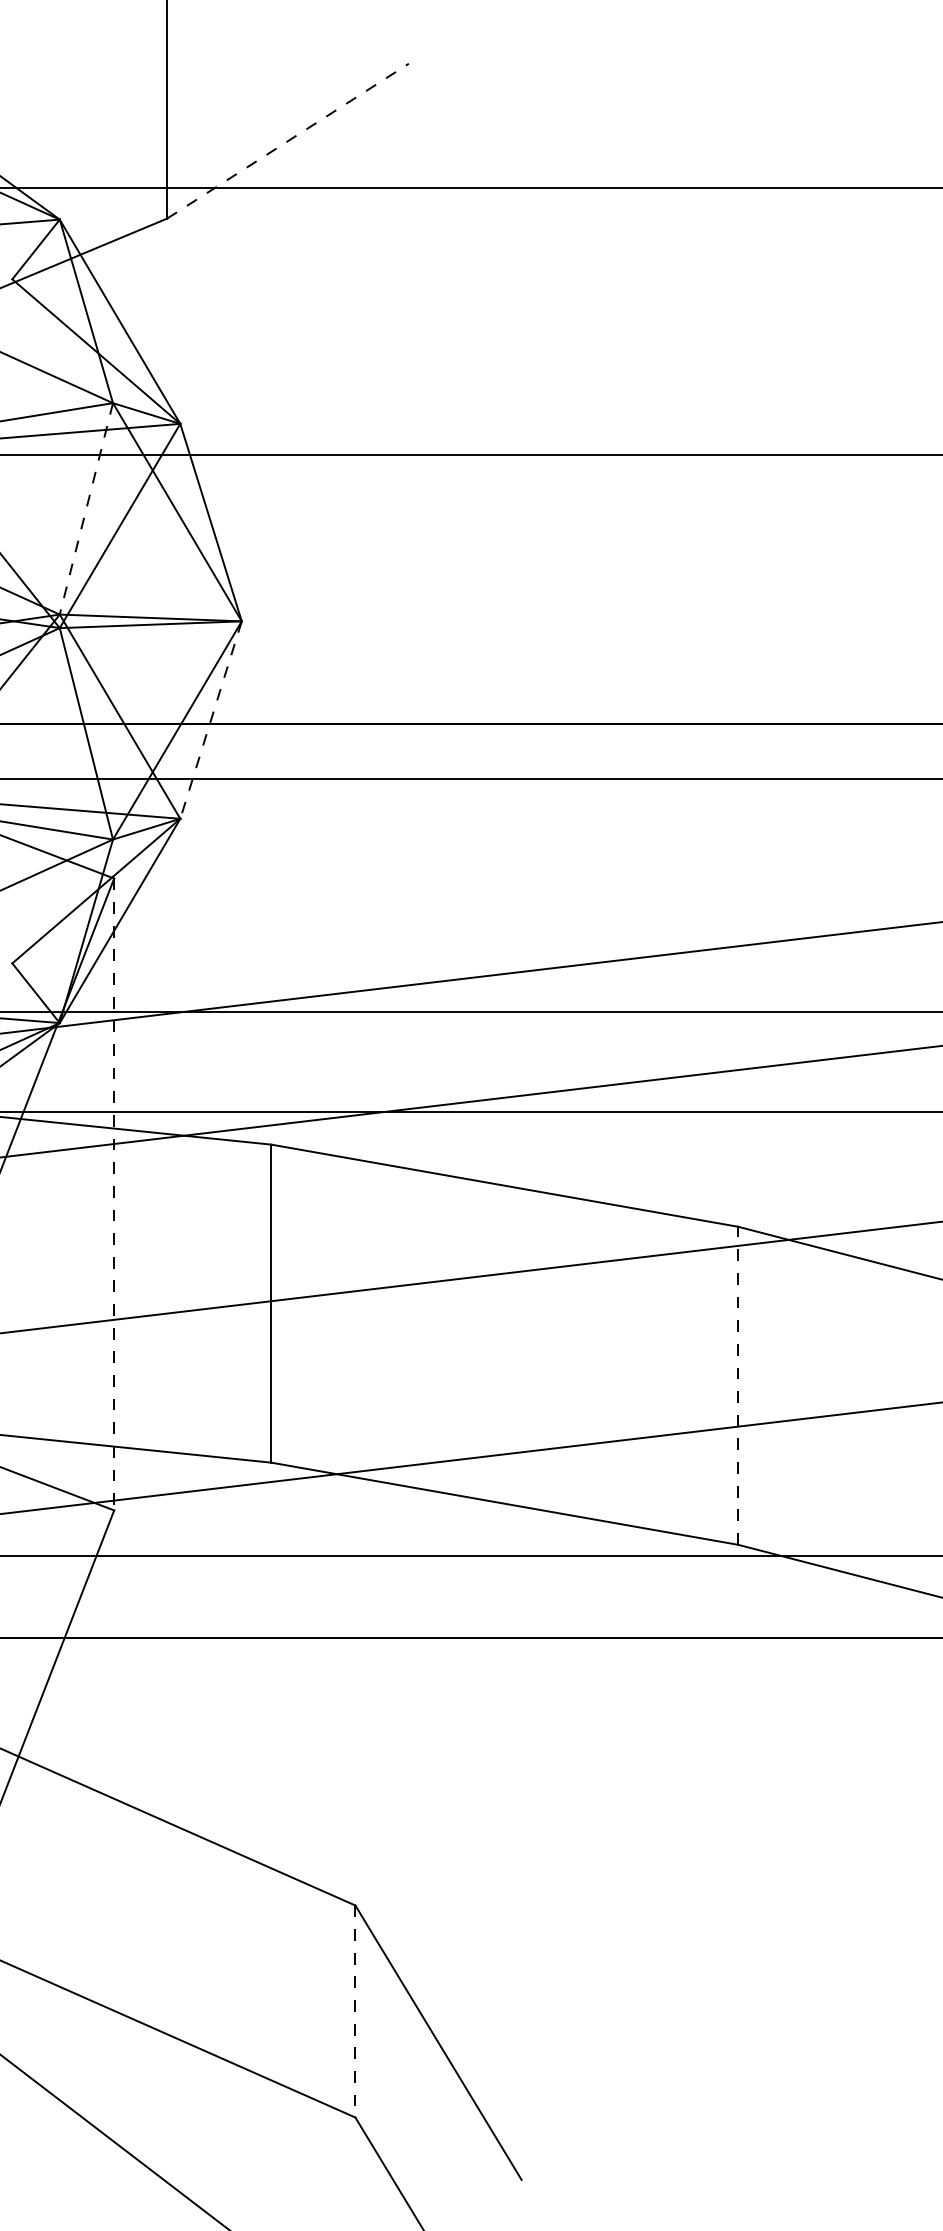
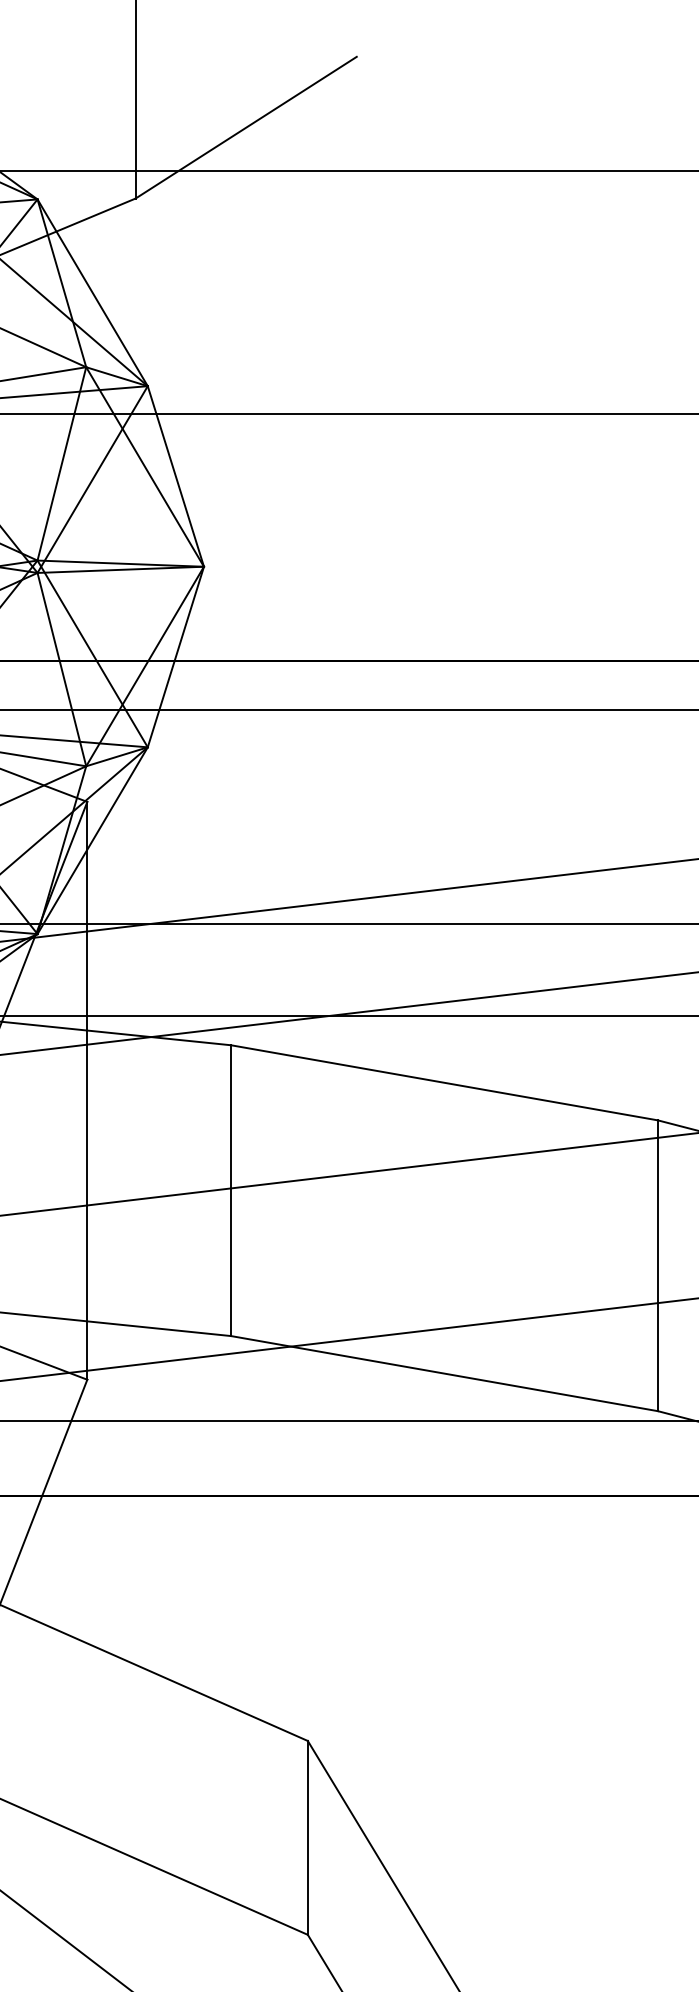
line: (287, 141) -> (245, 127), dashed -> solid
line: (86, 509) -> (61, 464), dashed -> solid
line: (210, 720) -> (175, 657), dashed -> solid
line: (114, 1194) -> (87, 1090), dashed -> solid
line: (738, 1385) -> (658, 1265), dashed -> solid
line: (355, 2012) -> (307, 1838), dashed -> solid

